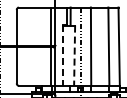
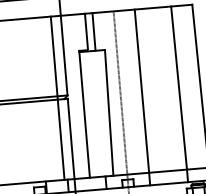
line: (62, 55) -> (83, 114), dashed -> solid
line: (74, 56) -> (109, 114), dashed -> solid

